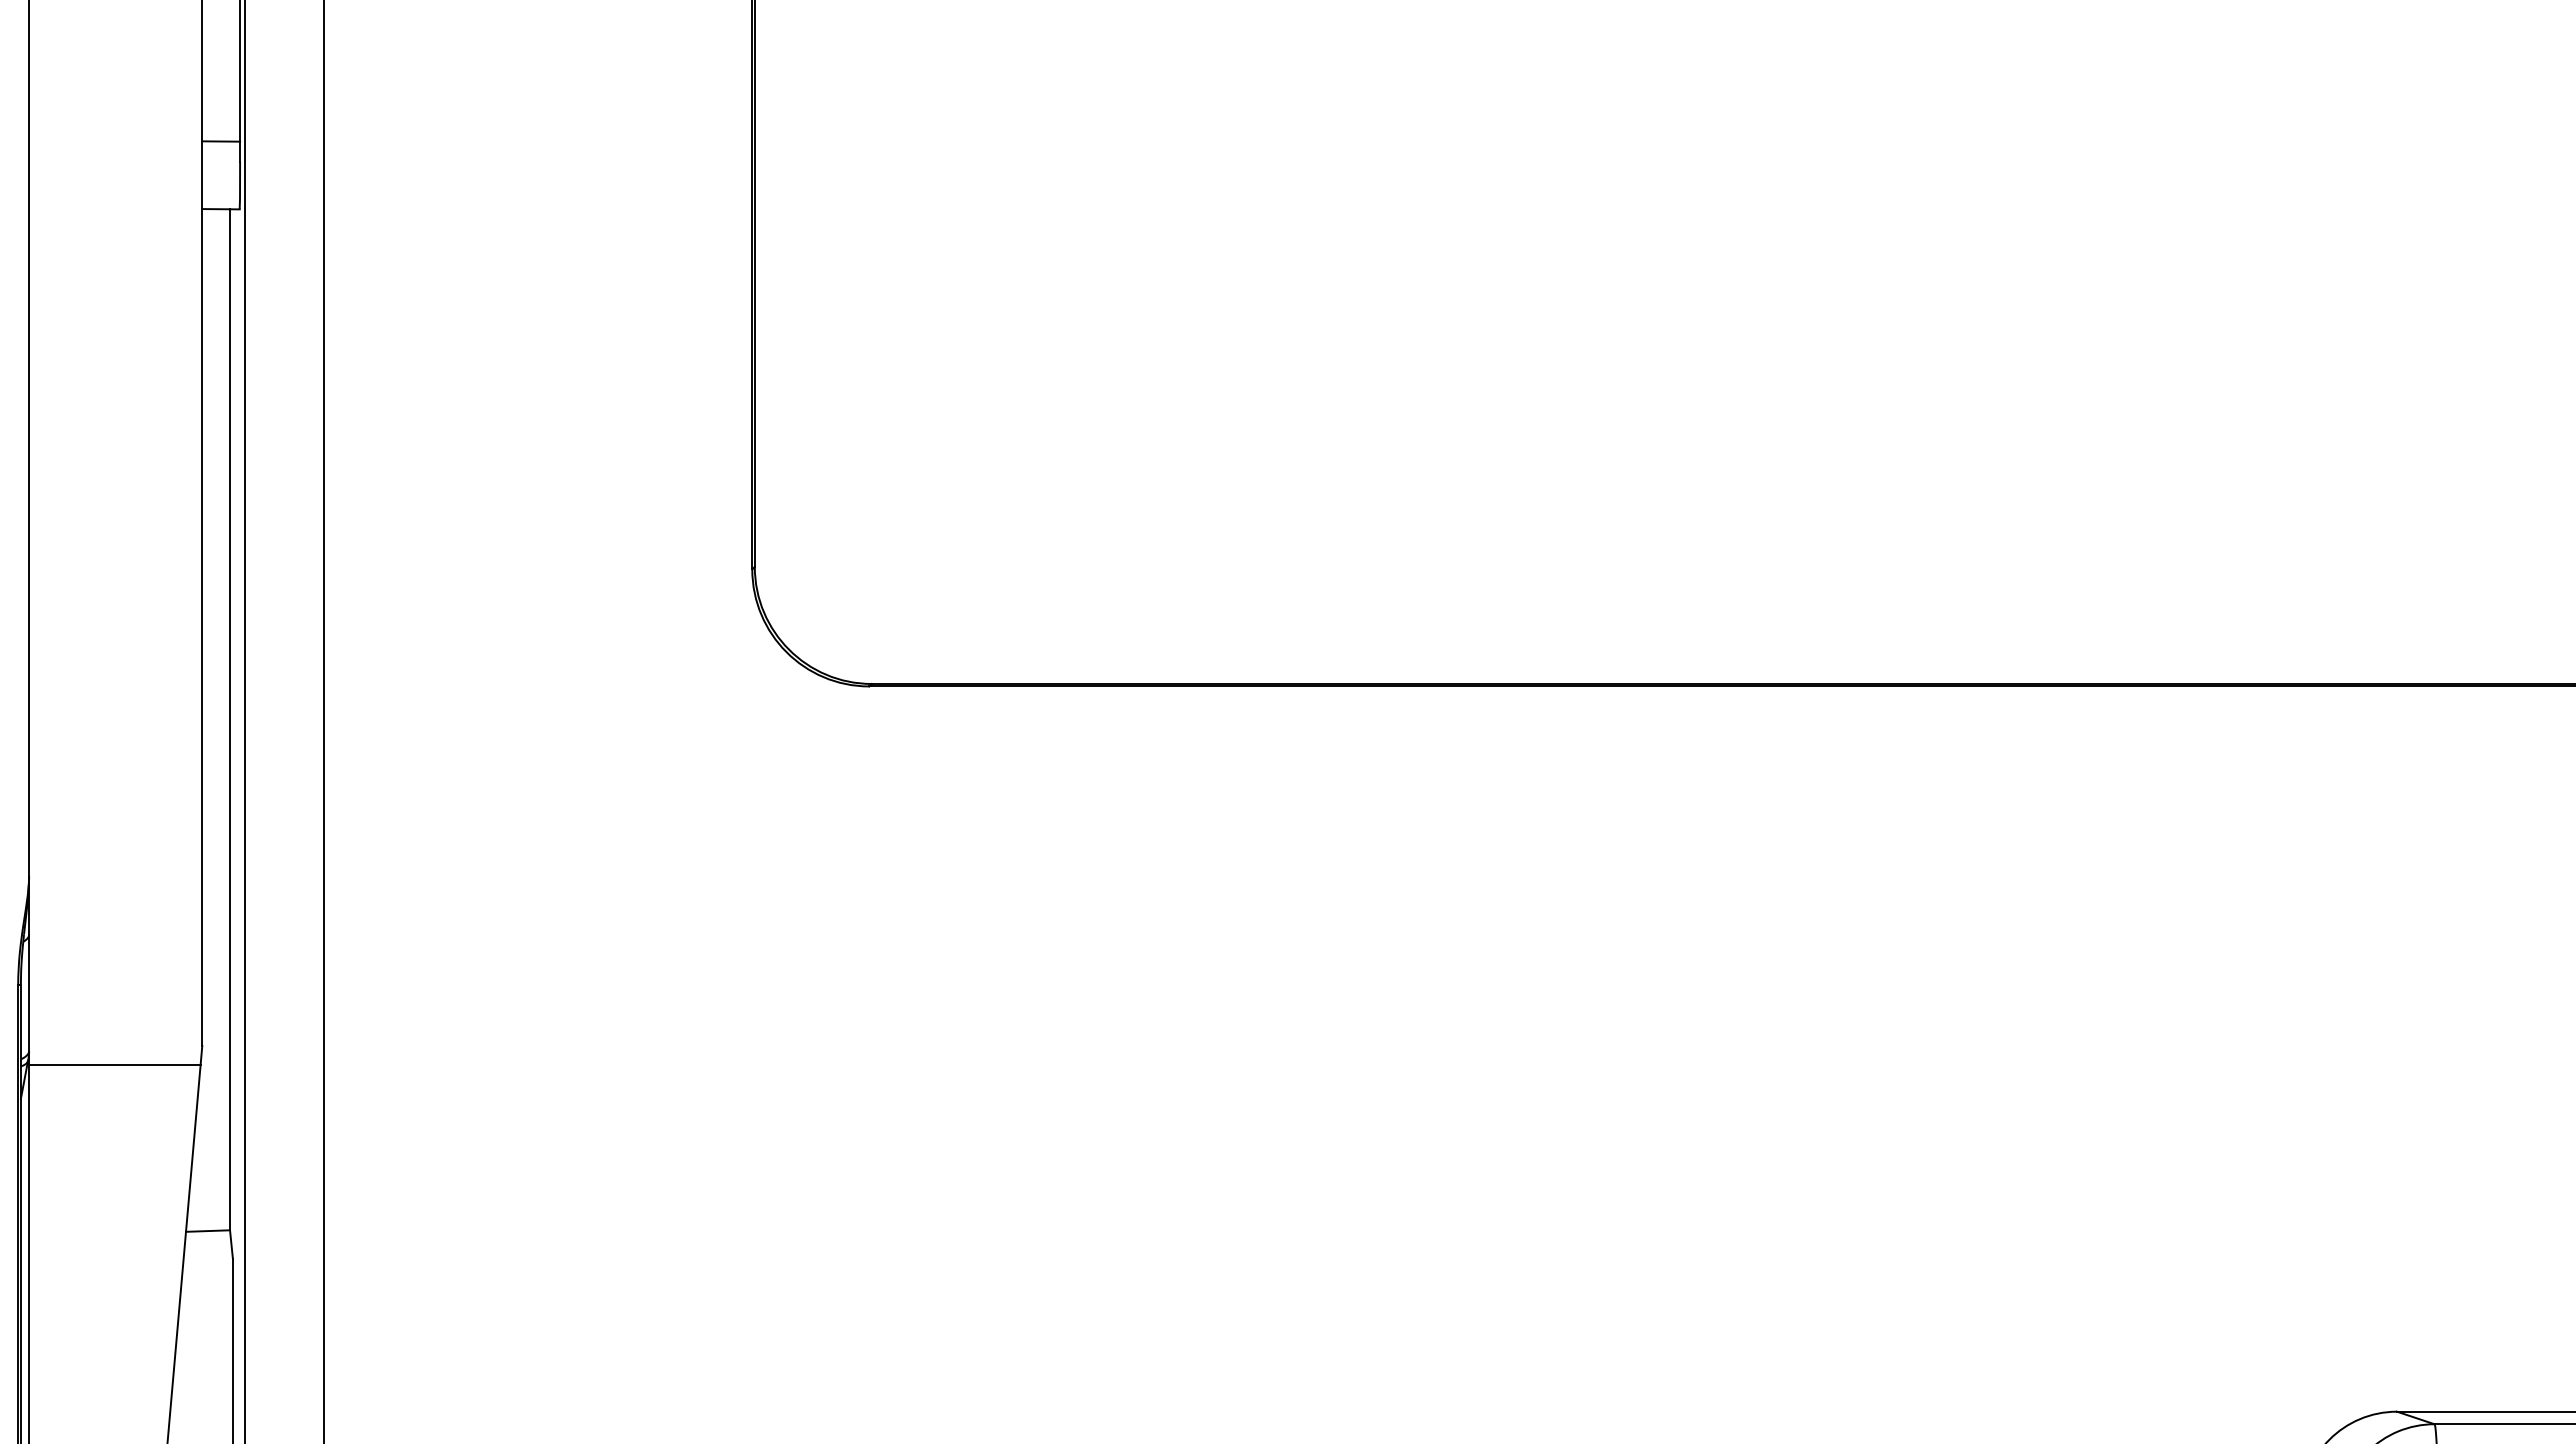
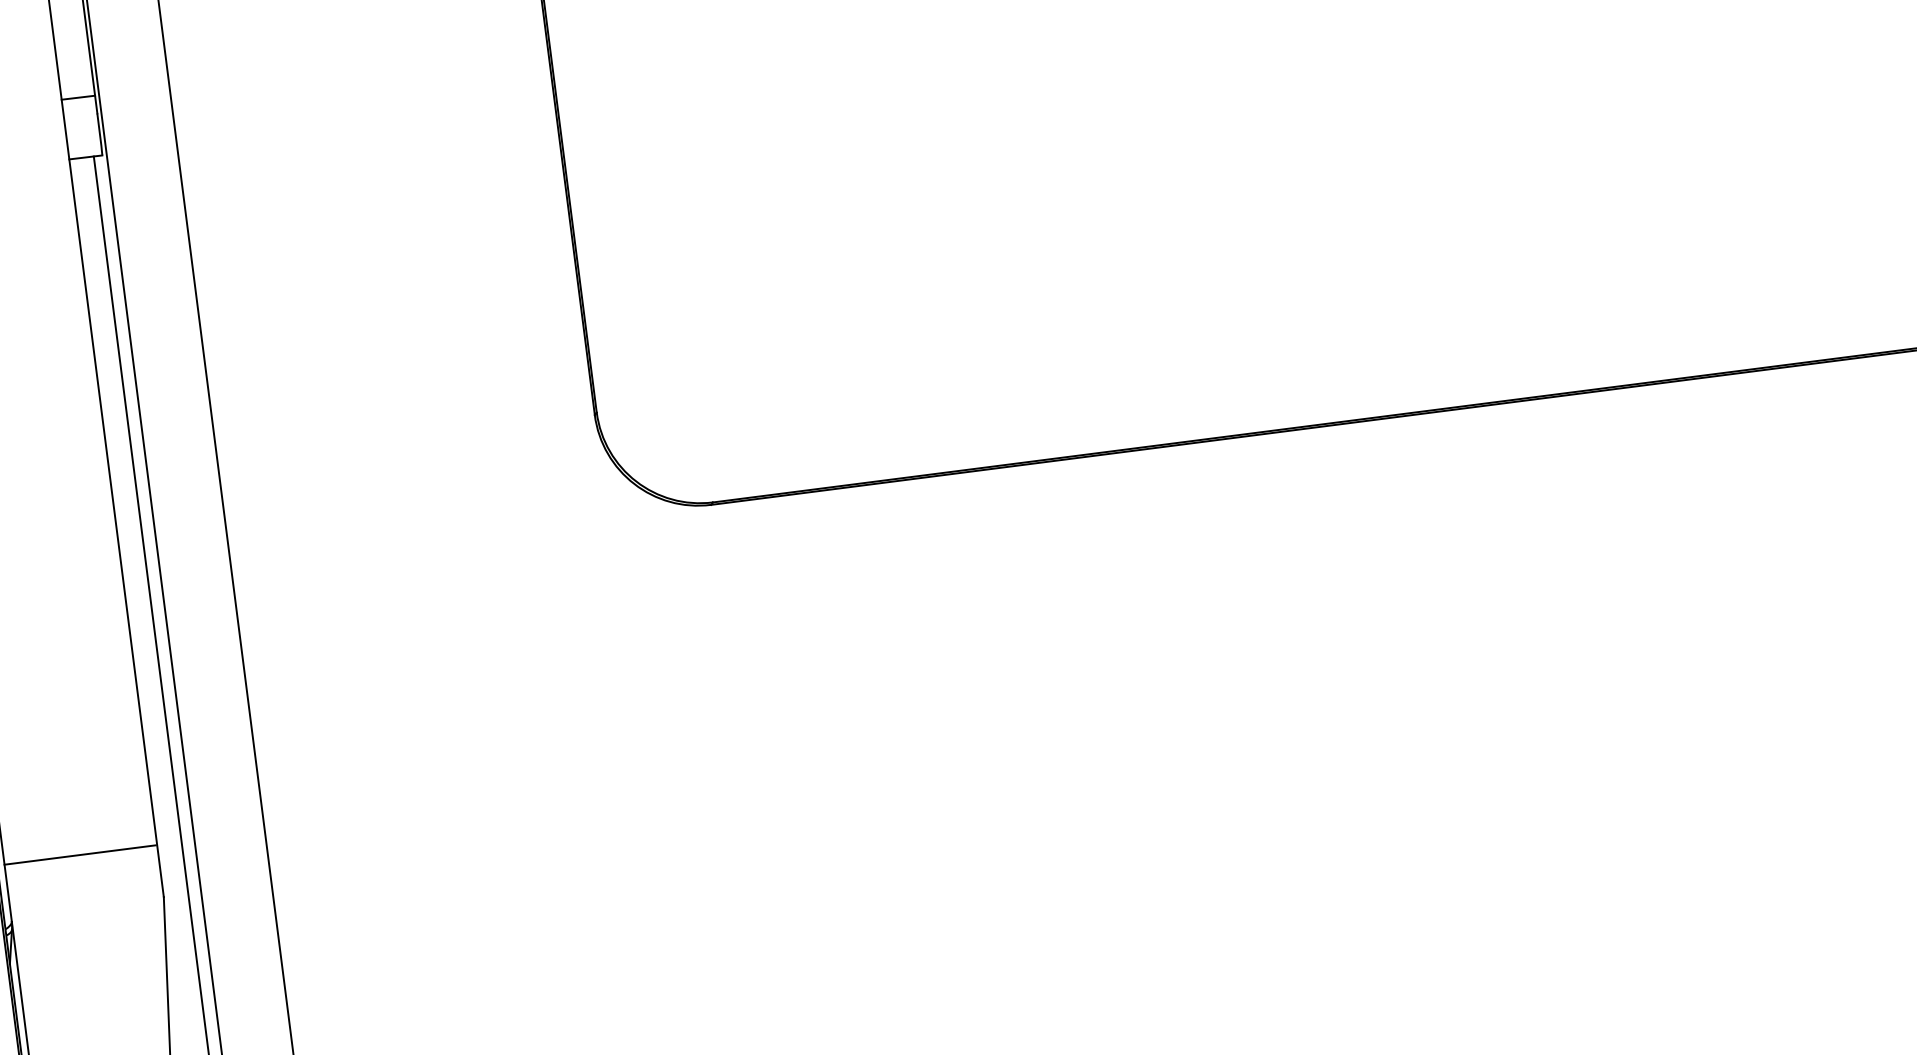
line: (114, 1065) -> (79, 855), moved

